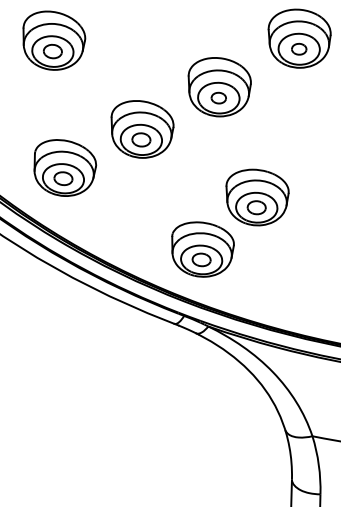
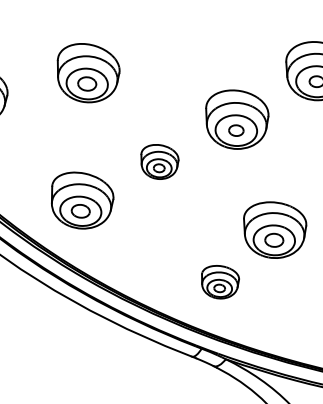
part: (54, 40) -> (88, 72), moved
part: (142, 129) -> (159, 162), size x0.6
part: (202, 249) -> (220, 282), size x0.6

